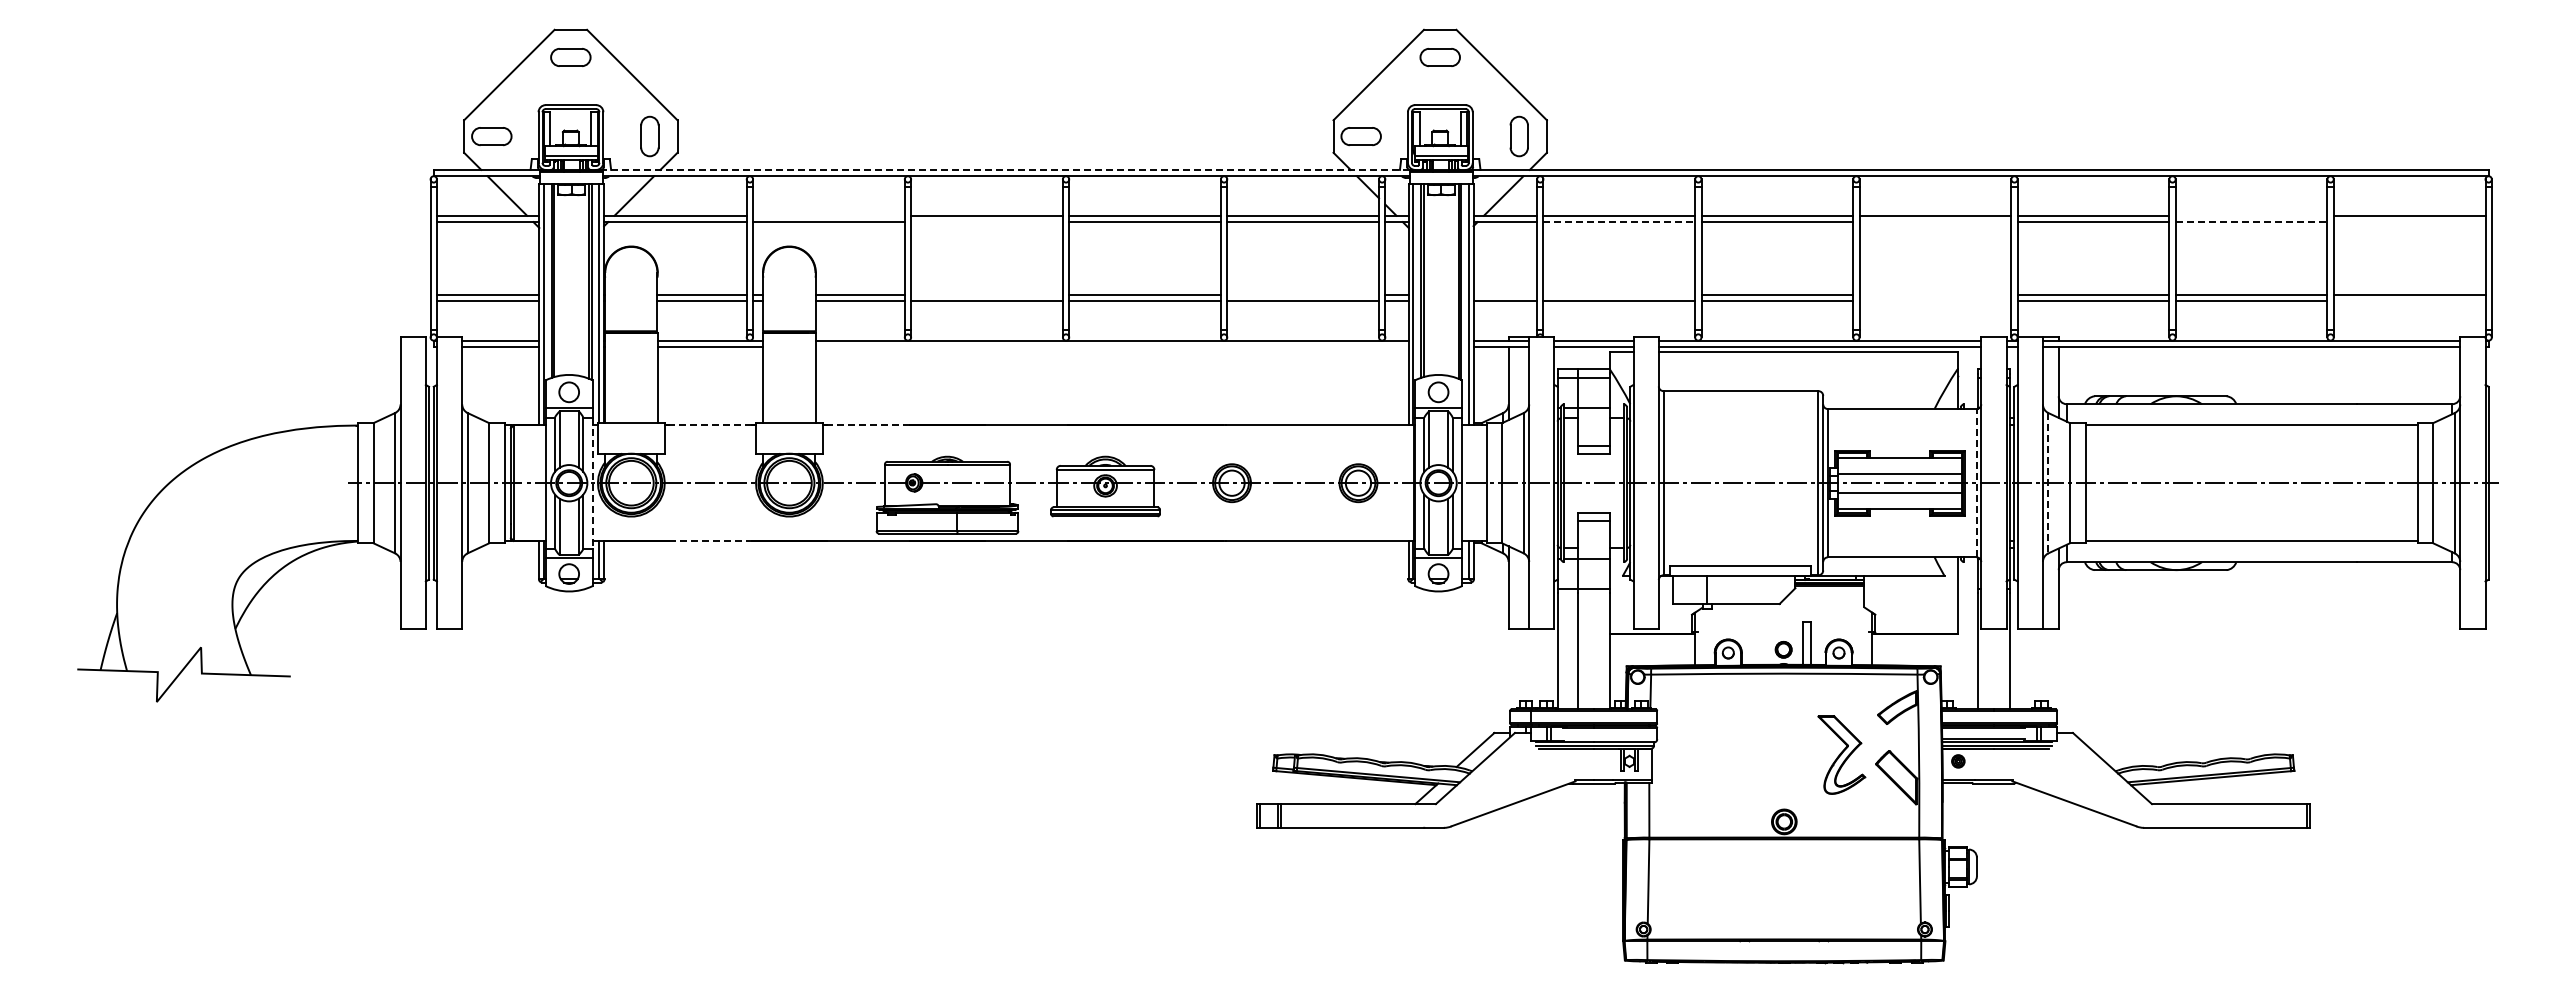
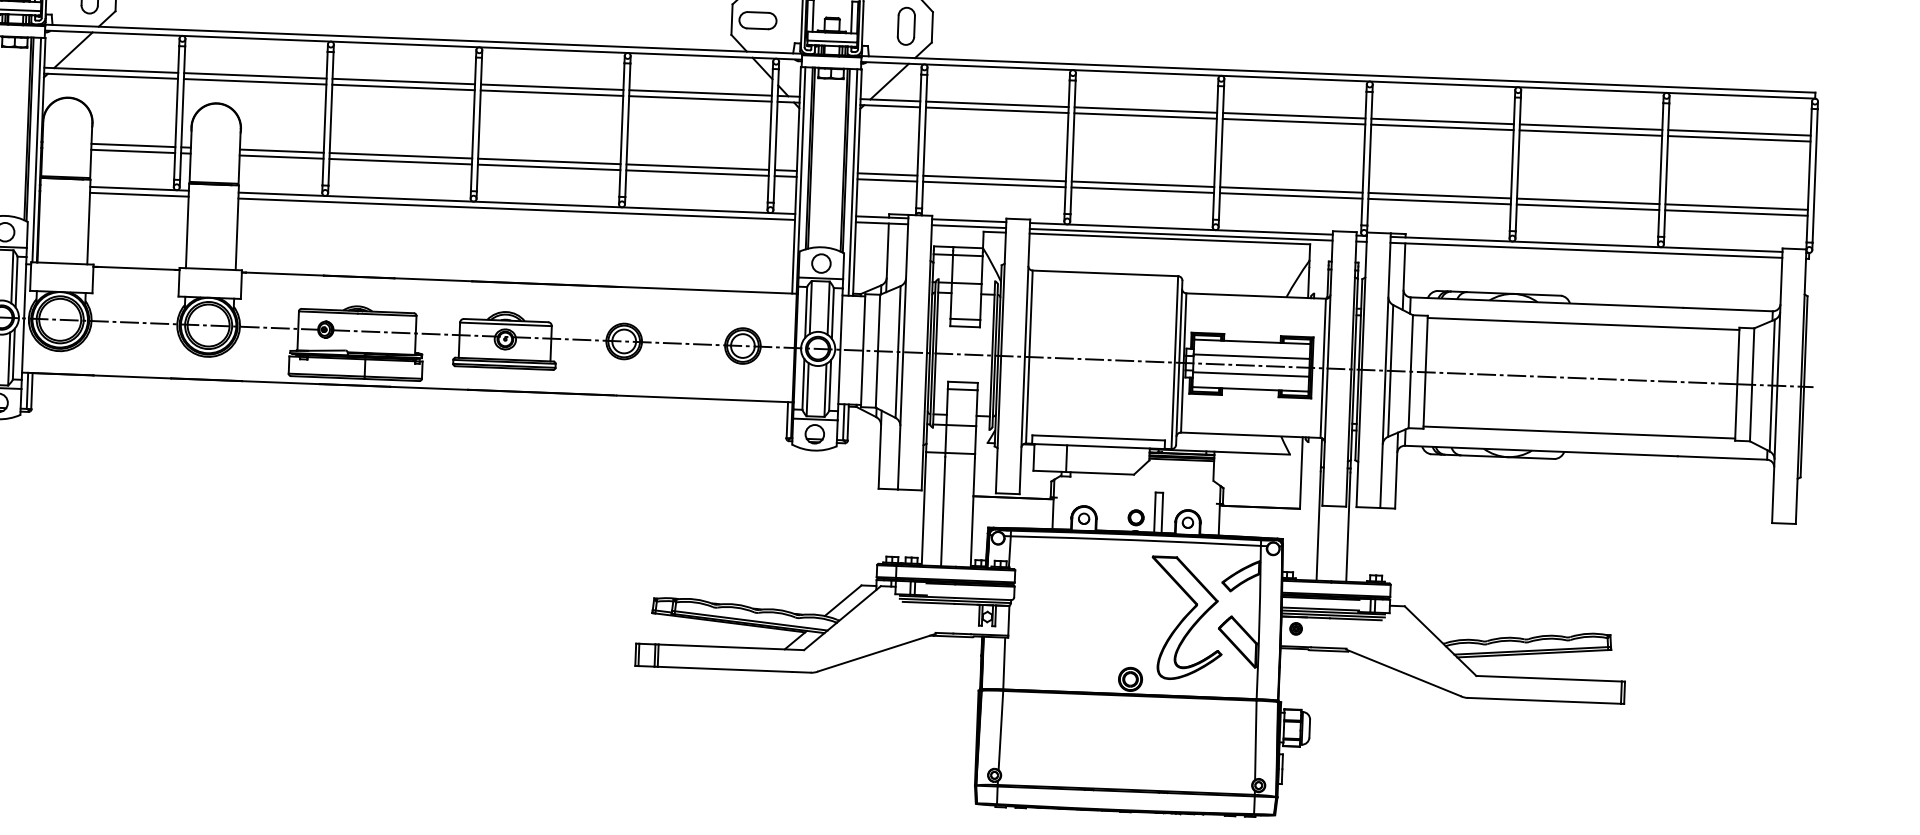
line: (1005, 169) -> (422, 38), dashed -> solid
line: (828, 215) -> (254, 75), added
line: (2251, 215) -> (1591, 126), added
line: (986, 222) -> (403, 87), added
line: (1619, 222) -> (997, 110), dashed -> solid
line: (1935, 222) -> (1294, 122), added
line: (2251, 222) -> (1590, 133), dashed -> solid
line: (2409, 222) -> (1739, 139), added
line: (986, 294) -> (400, 155), added
line: (1303, 294) -> (698, 166), added
line: (1505, 294) -> (887, 174), added
line: (1619, 294) -> (994, 178), added
line: (1935, 294) -> (1291, 189), added
line: (1935, 301) -> (1291, 196), added
line: (2409, 301) -> (1736, 213), added
line: (1111, 346) -> (515, 208), added
line: (709, 425) -> (135, 268), dashed -> solid
line: (867, 425) -> (284, 274), dashed -> solid
line: (1976, 482) -> (1323, 367), dashed -> solid
line: (592, 483) -> (23, 318), dashed -> solid
line: (2048, 483) -> (1390, 371), dashed -> solid
line: (710, 541) -> (132, 377), dashed -> solid
part: (1841, 754) -> (1186, 618), size x1.67

